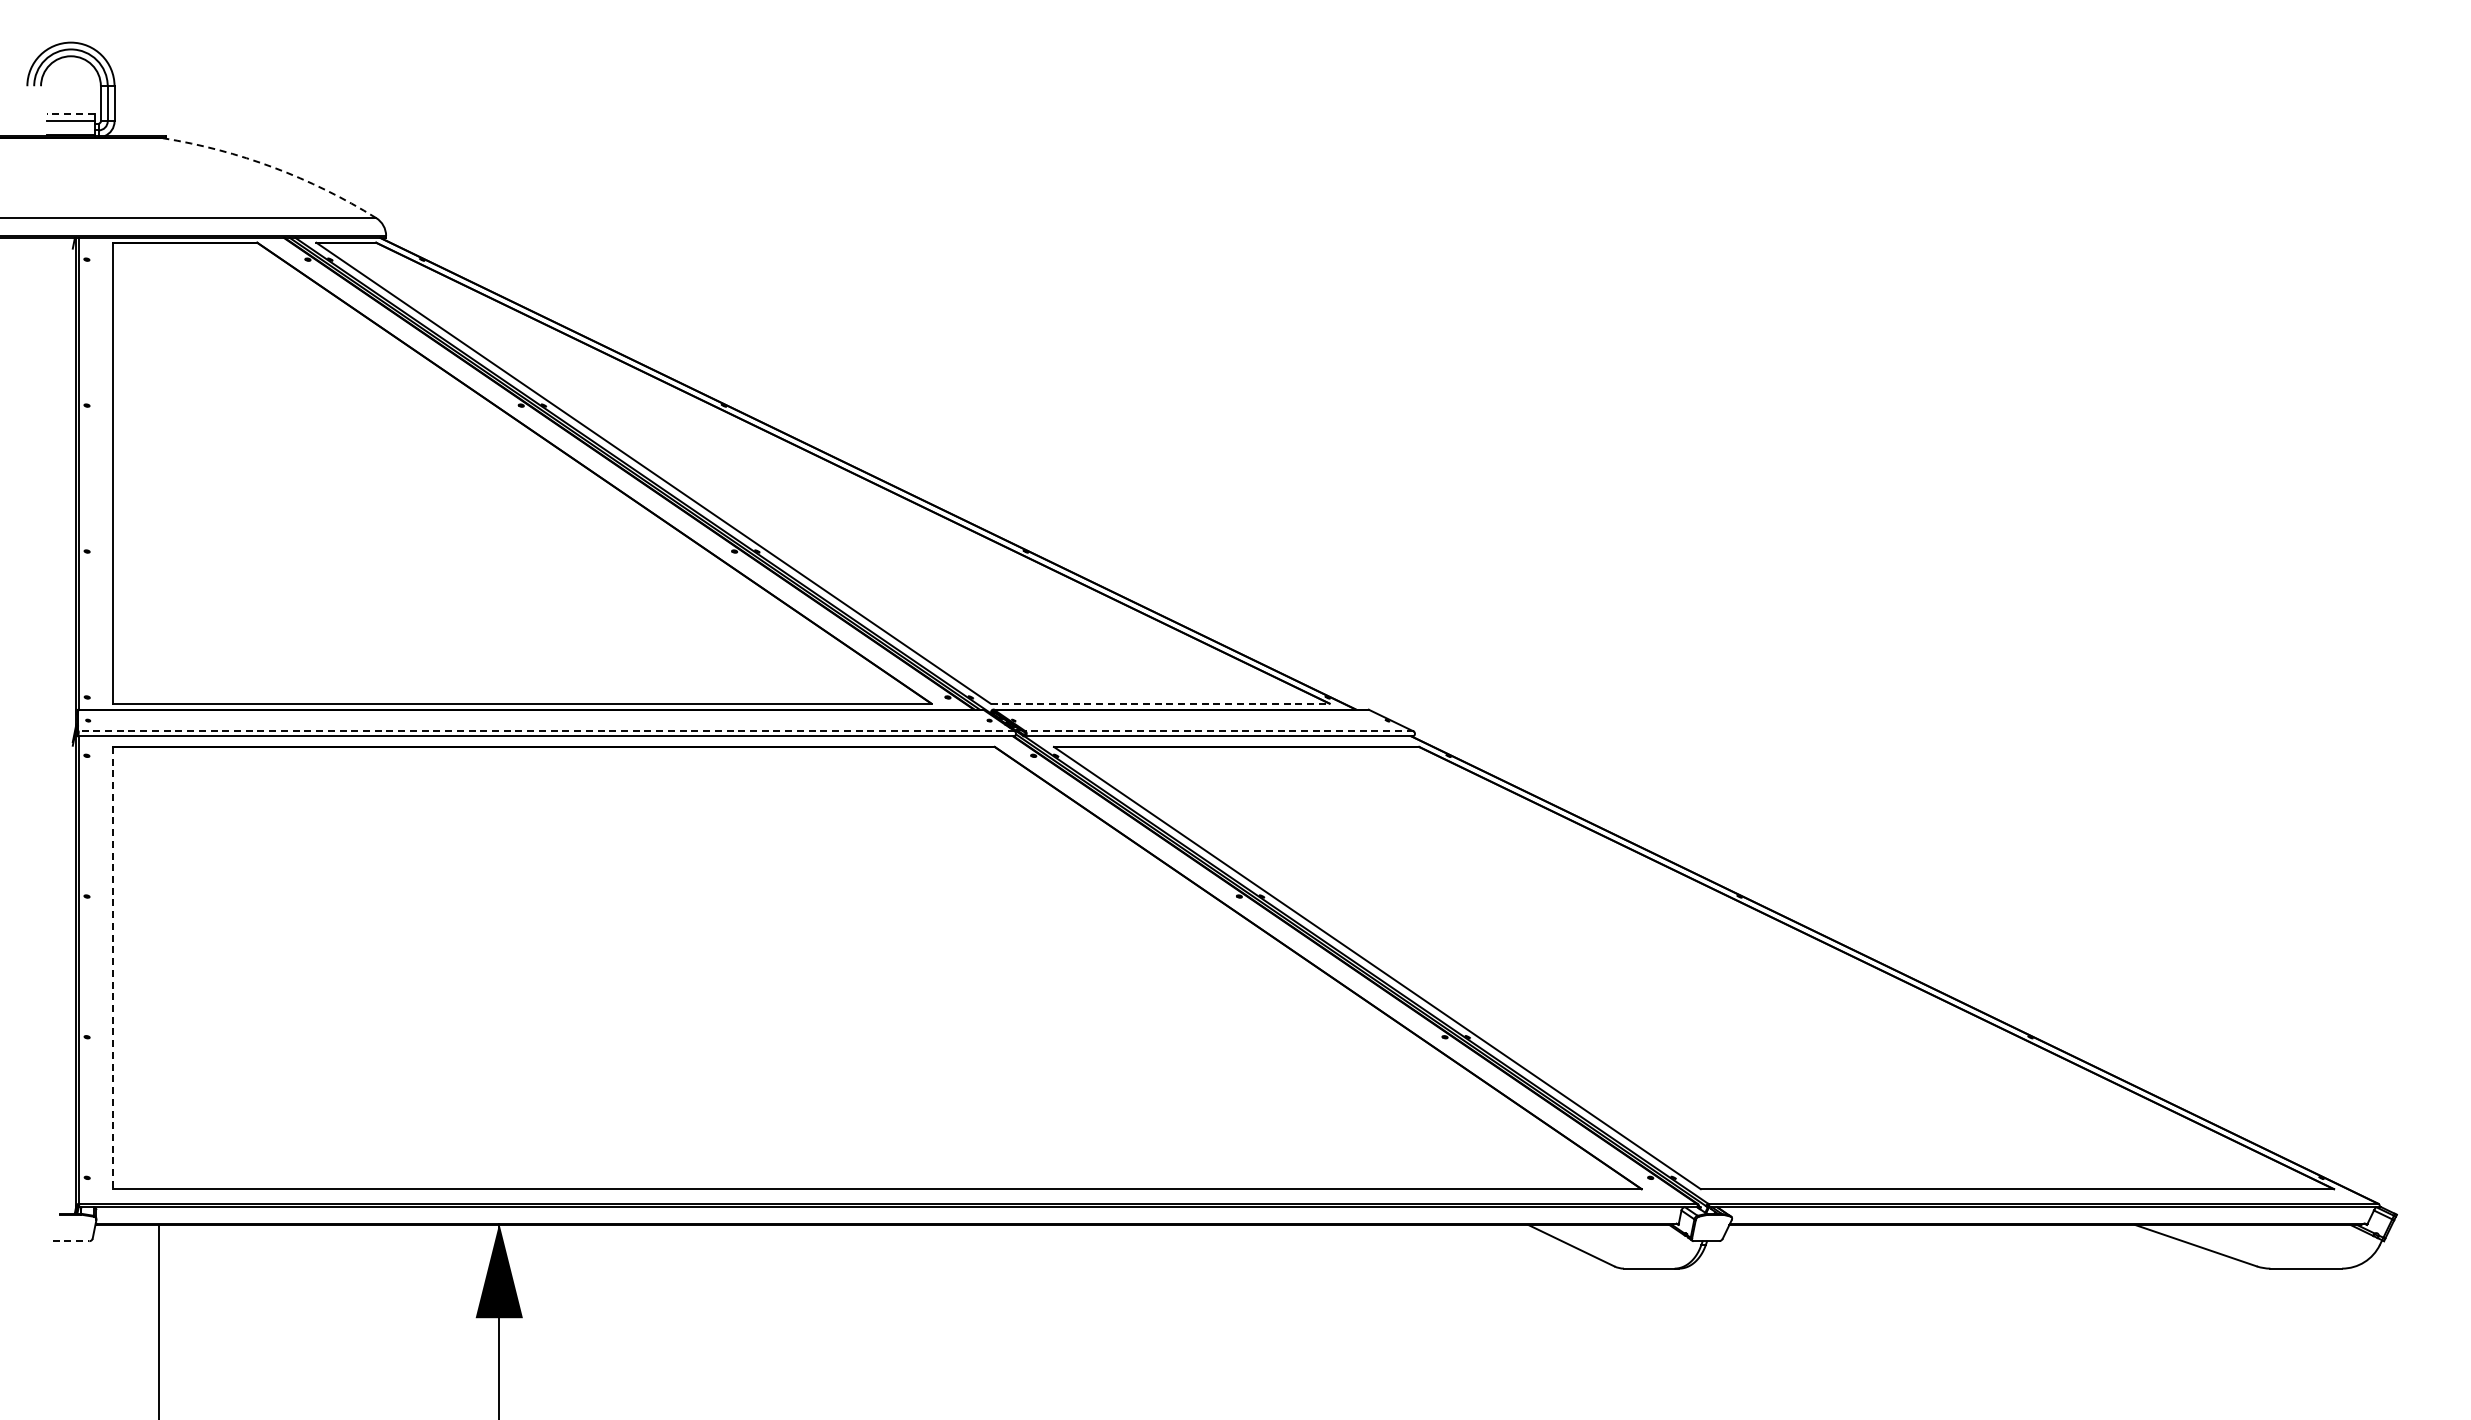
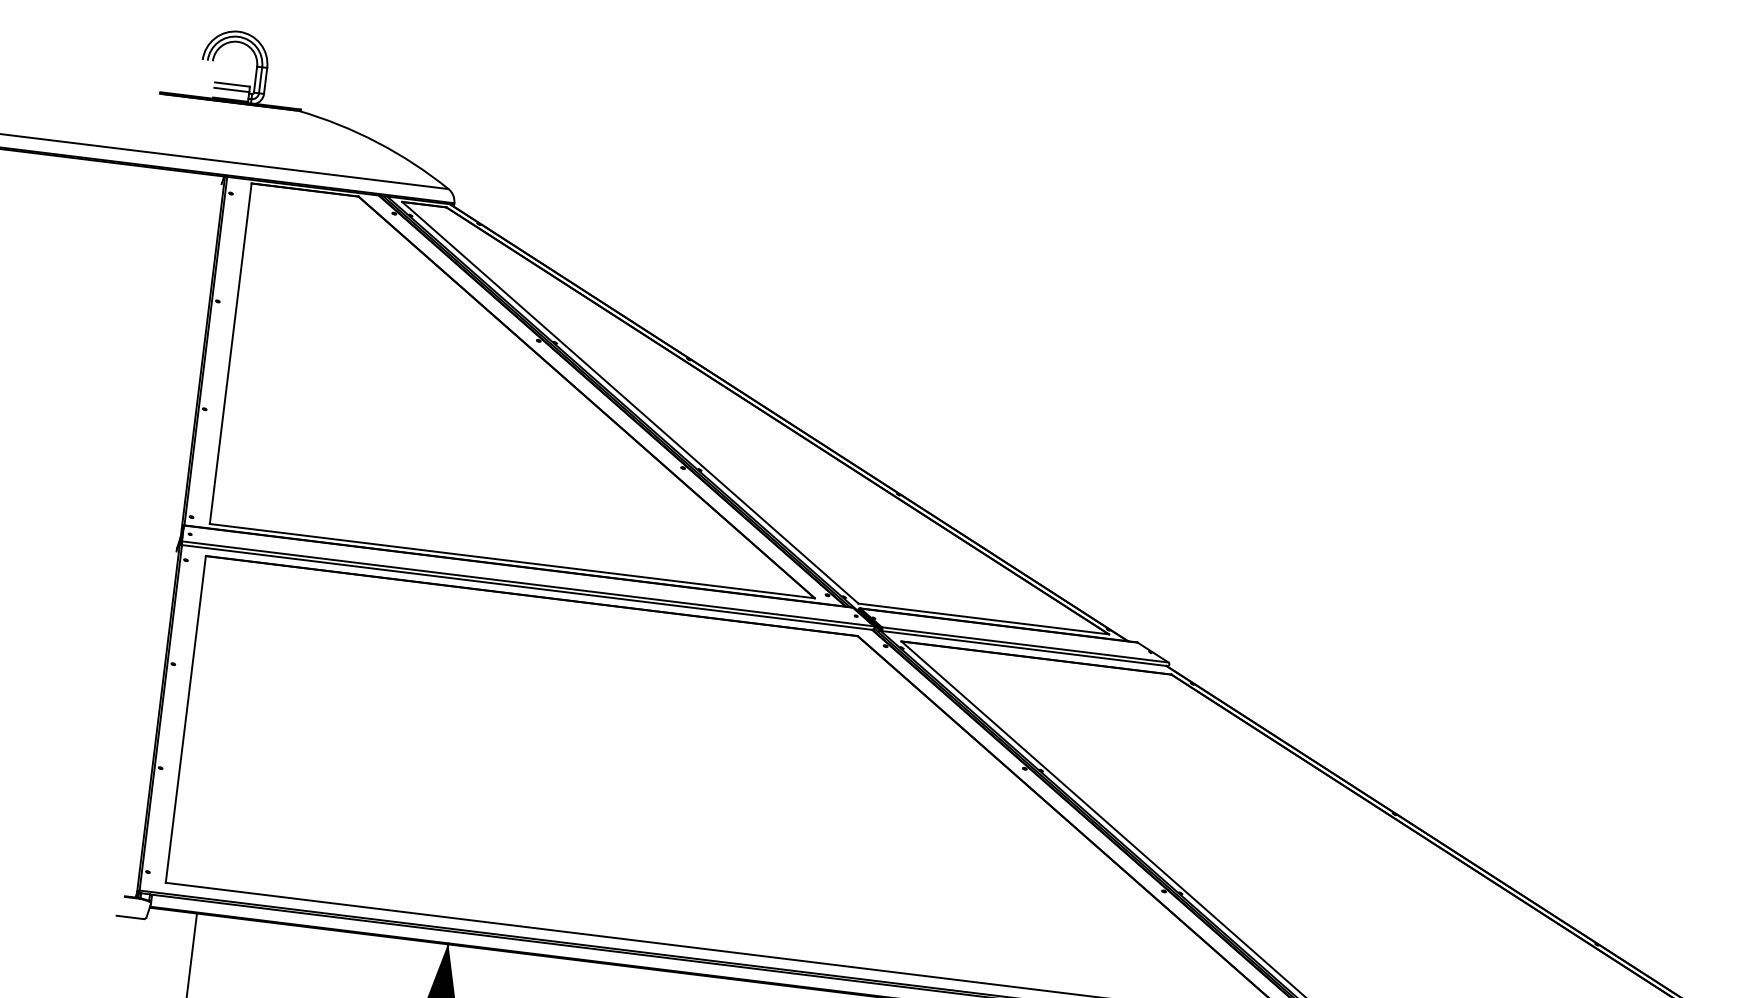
line: (70, 114) -> (232, 84), dashed -> solid
arc: (273, 167) -> (377, 142), dashed -> solid
line: (1160, 703) -> (984, 618), dashed -> solid
line: (546, 731) -> (527, 583), dashed -> solid
line: (1219, 731) -> (1025, 645), dashed -> solid
line: (112, 968) -> (185, 719), dashed -> solid
line: (71, 1241) -> (130, 917), dashed -> solid

